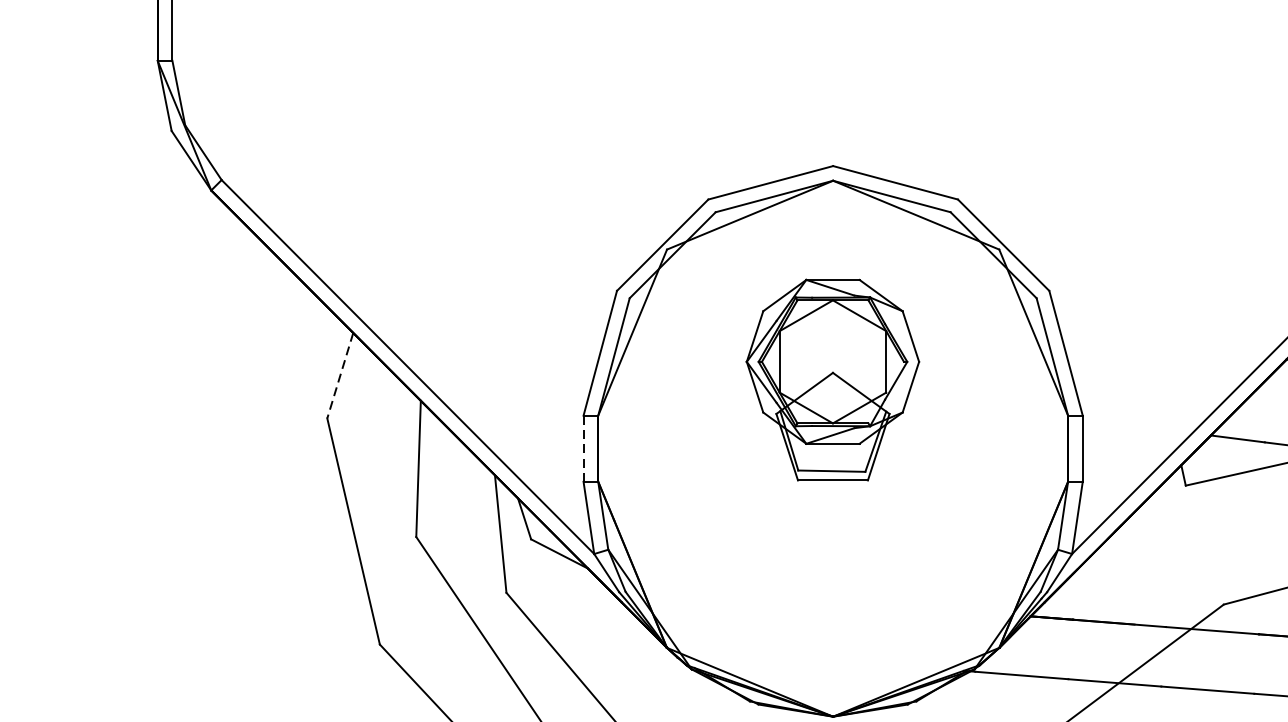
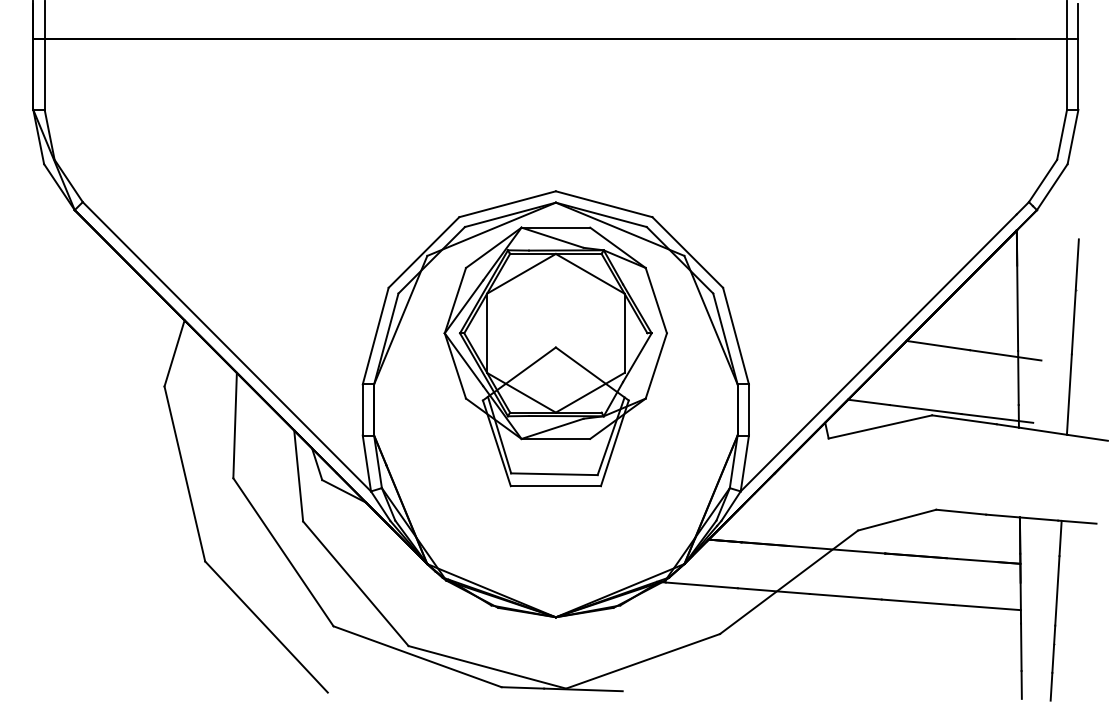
line: (340, 375) -> (174, 353), dashed -> solid
part: (832, 379) -> (555, 356), size x1.67
line: (583, 448) -> (362, 409), dashed -> solid

